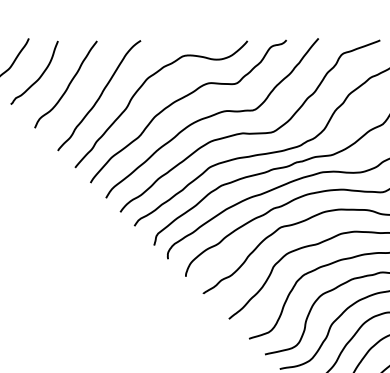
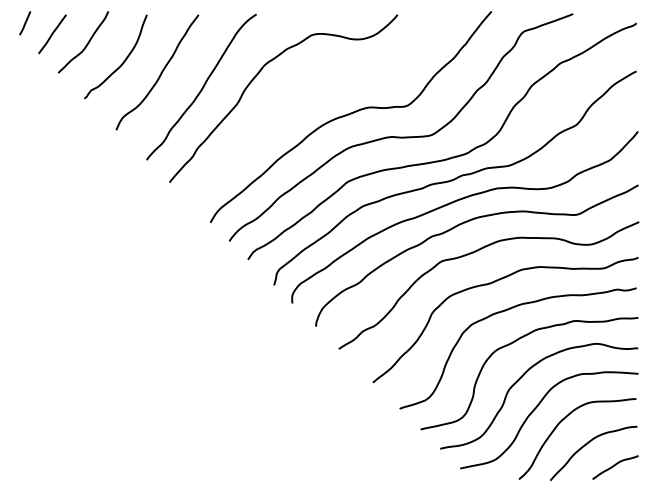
curve: (182, 98) -> (311, 91), removed

